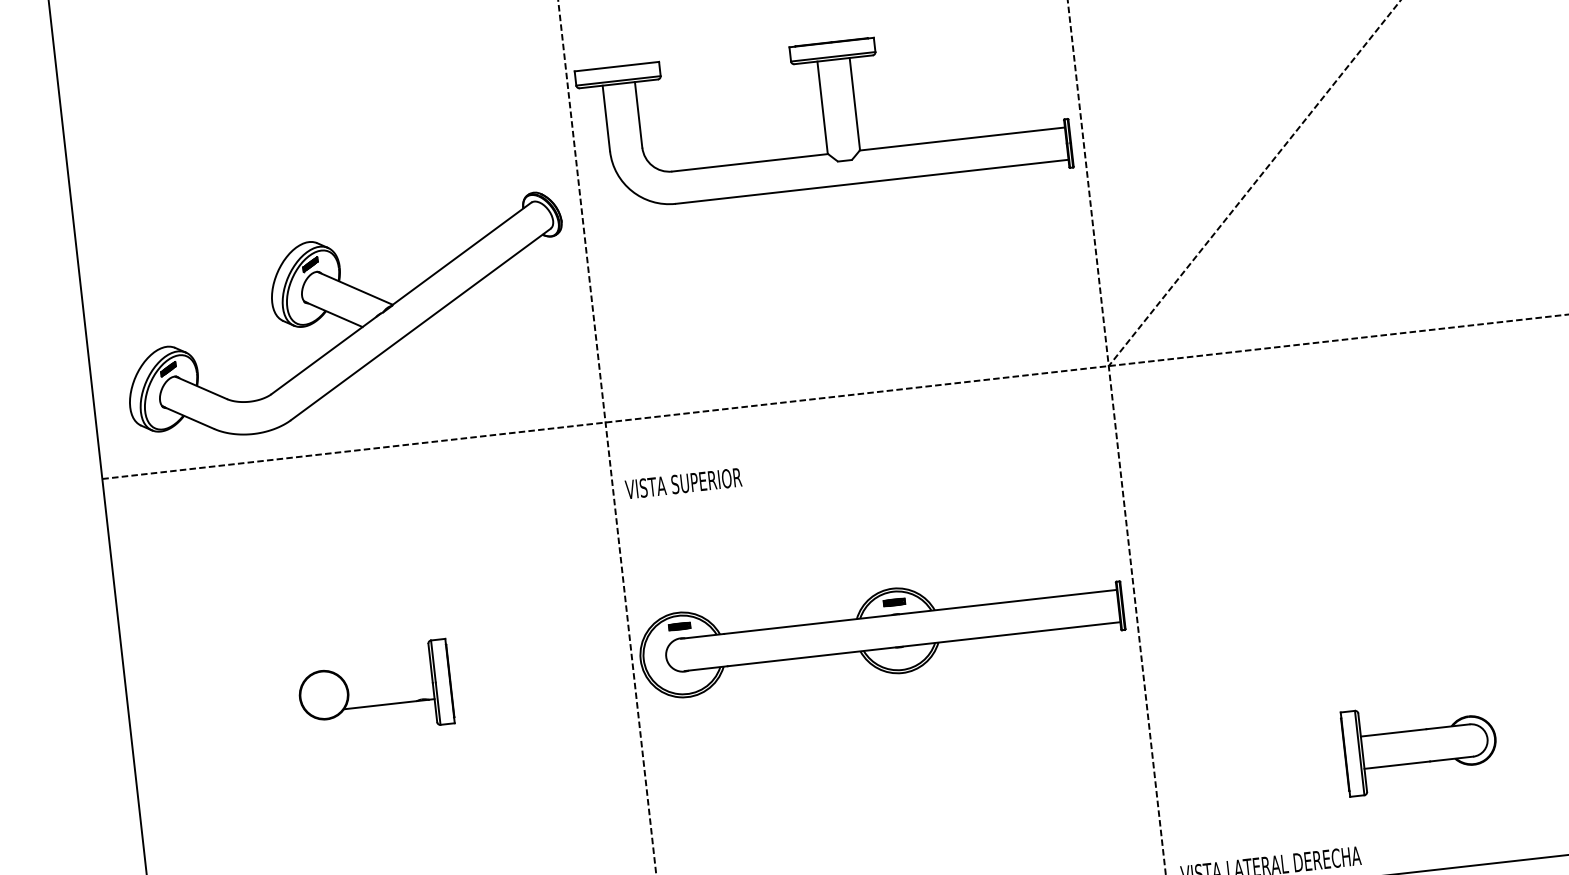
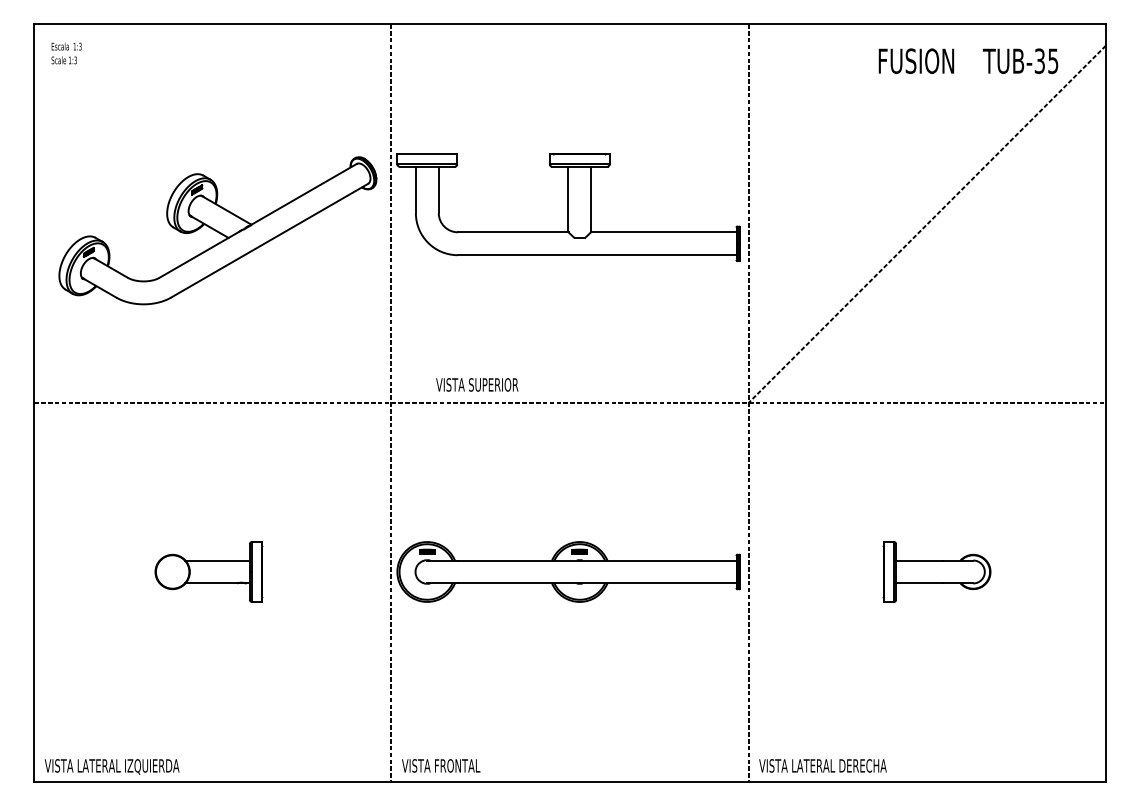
part: (345, 318) -> (217, 230), moved
text: (683, 482) -> (477, 384), moved
line: (385, 671) -> (217, 560), added
part: (1419, 745) -> (936, 571), moved

